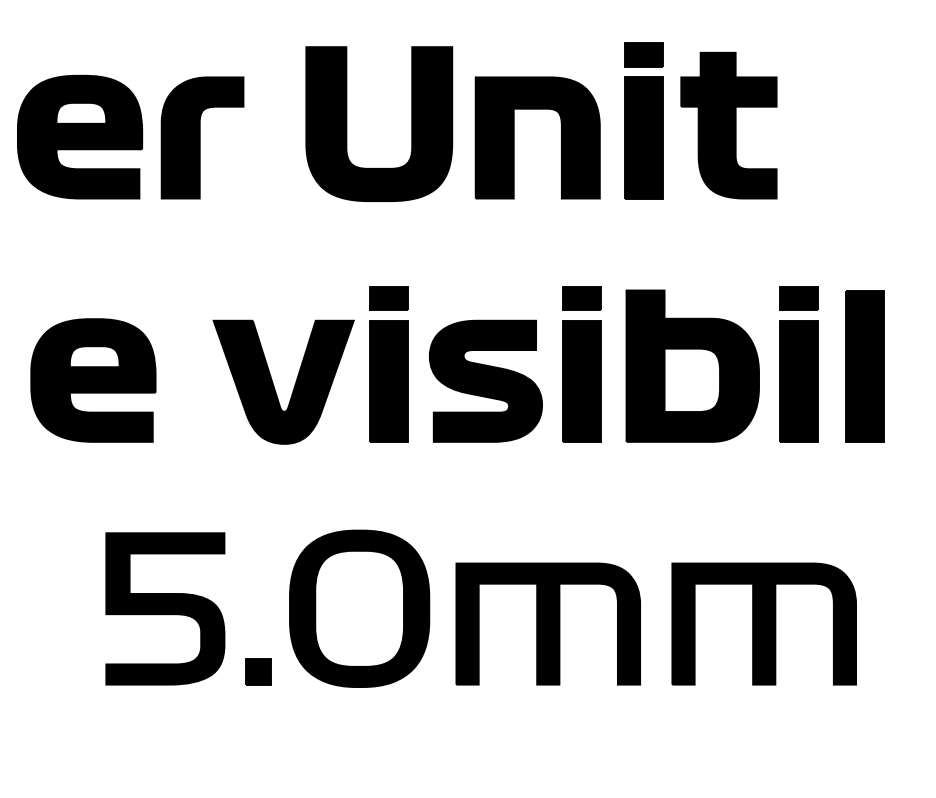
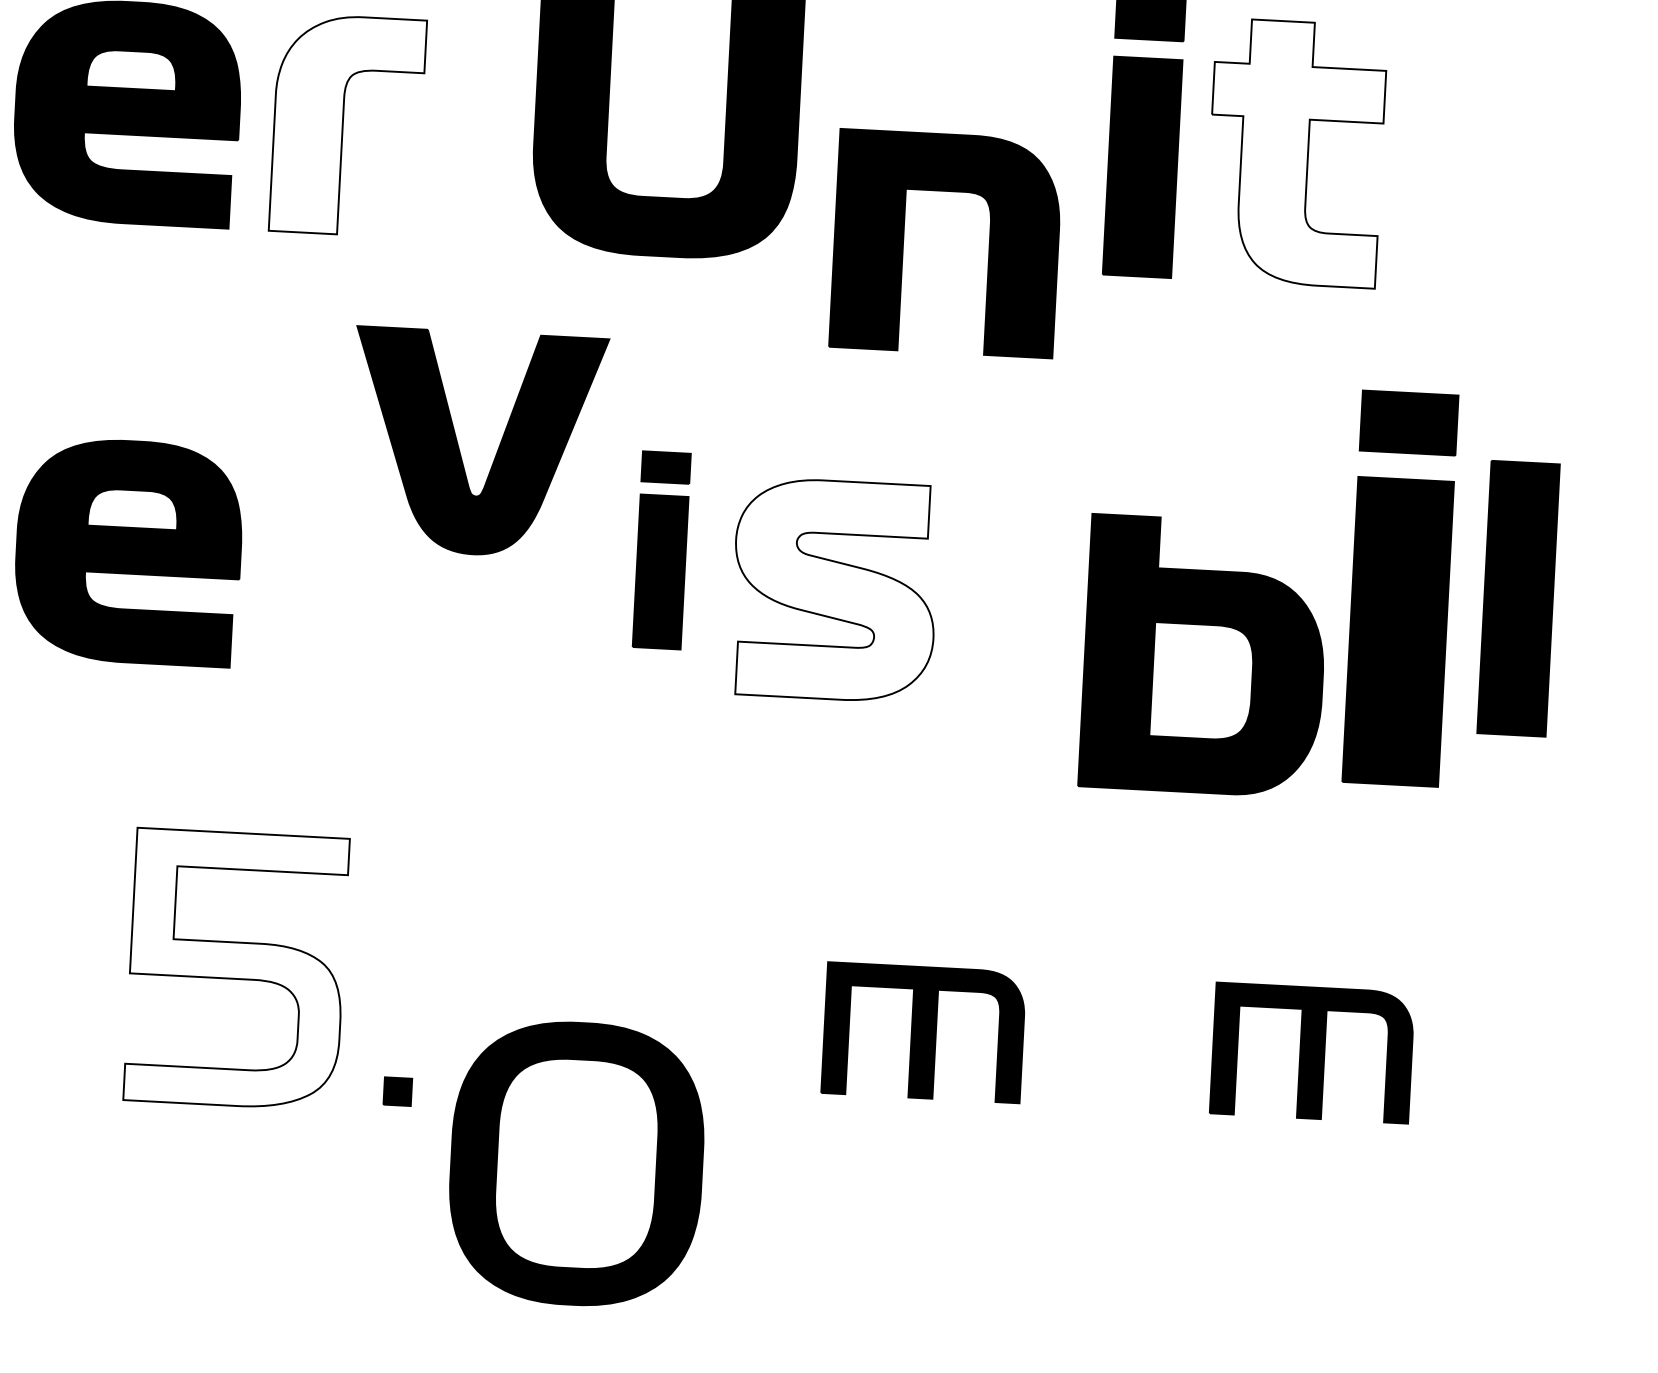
fill: (728, 125) -> (1295, 152), removed
fill: (202, 137) -> (347, 124), removed
part: (514, 137) -> (904, 240), moved
part: (388, 364) -> (661, 550), size x0.7
part: (581, 364) -> (1008, 568), removed
part: (798, 364) -> (1398, 589), size x1.4
part: (692, 365) -> (1203, 654), moved
fill: (485, 380) -> (834, 588), removed
part: (274, 385) -> (460, 448), moved
fill: (165, 608) -> (236, 968), removed
part: (359, 608) -> (576, 1163), moved
part: (547, 623) -> (922, 1031), size x0.6
part: (763, 623) -> (1311, 1052), size x0.6
part: (258, 671) -> (398, 1090), size x0.6

